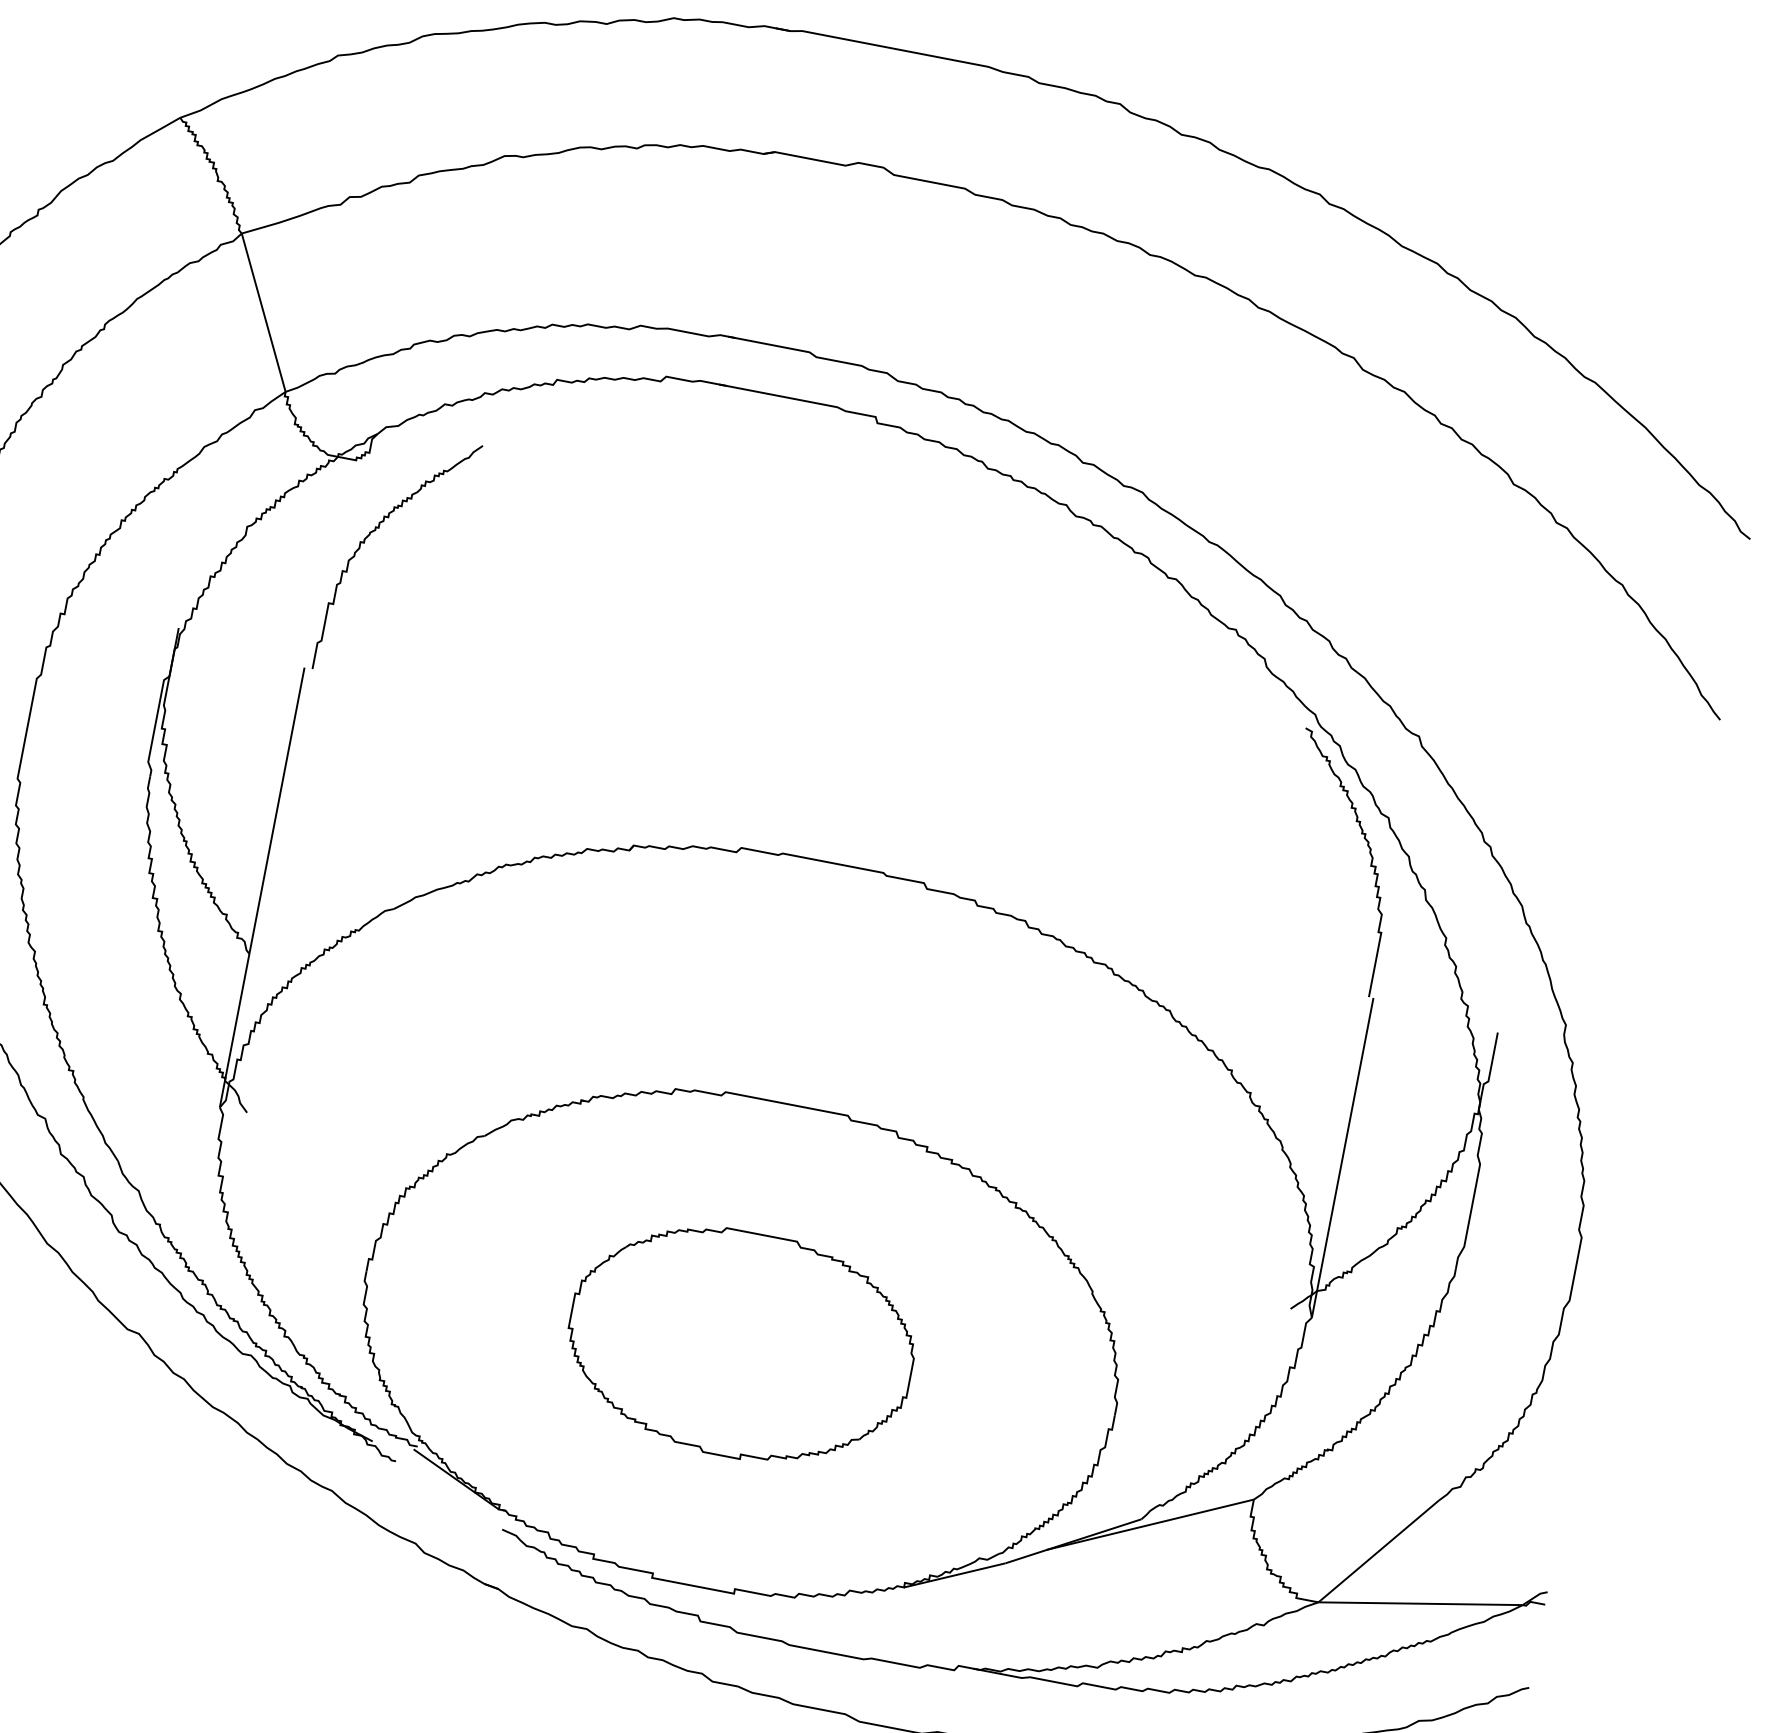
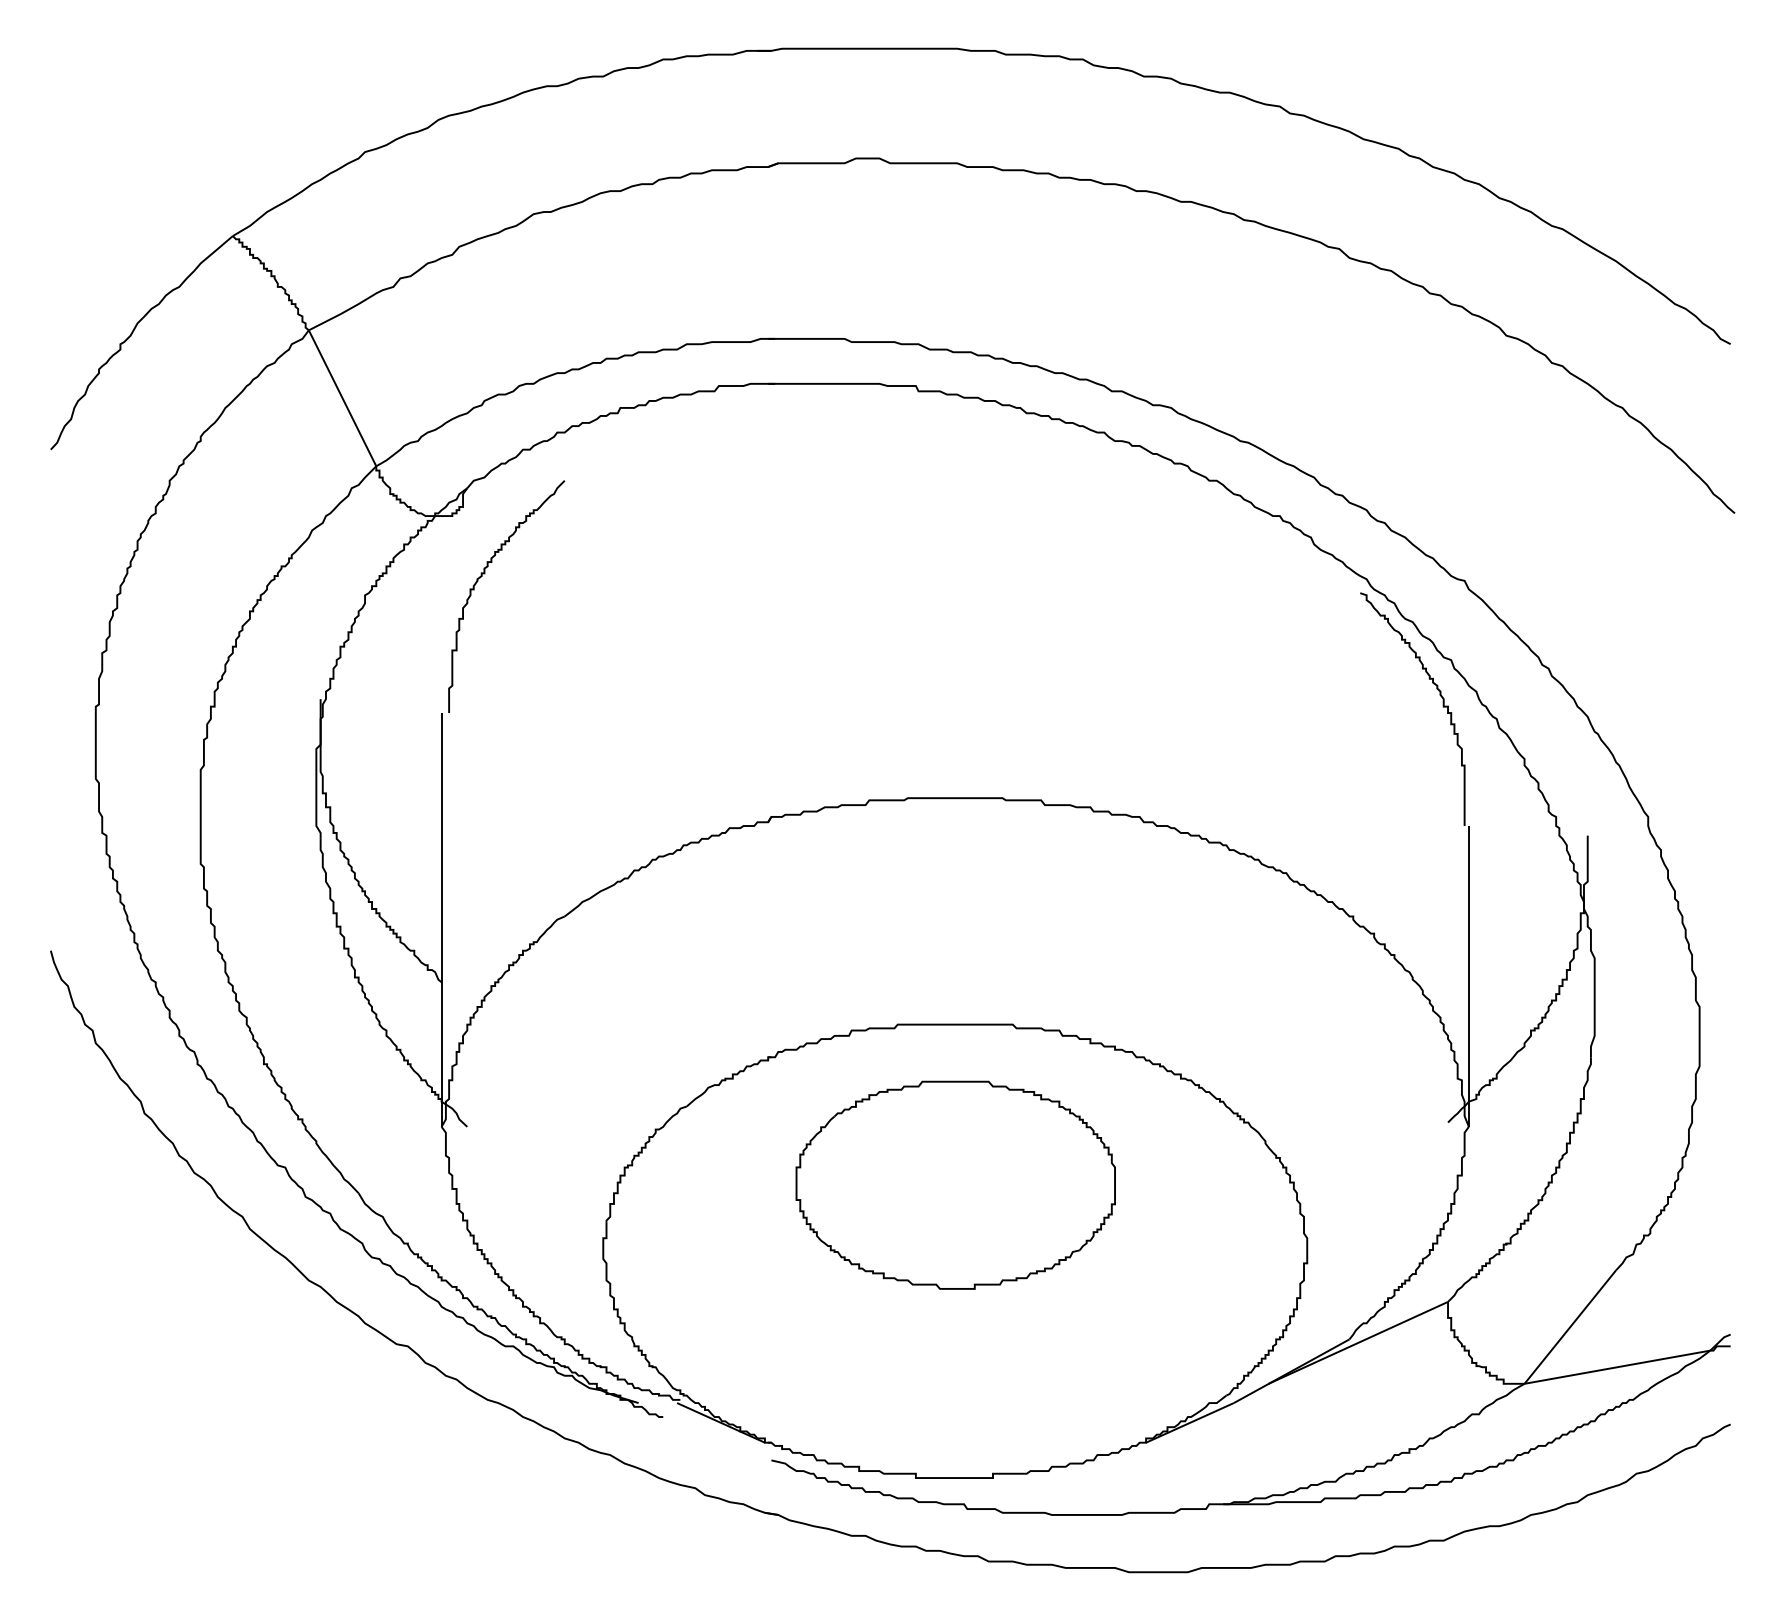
part: (740, 1344) -> (955, 1184), moved

